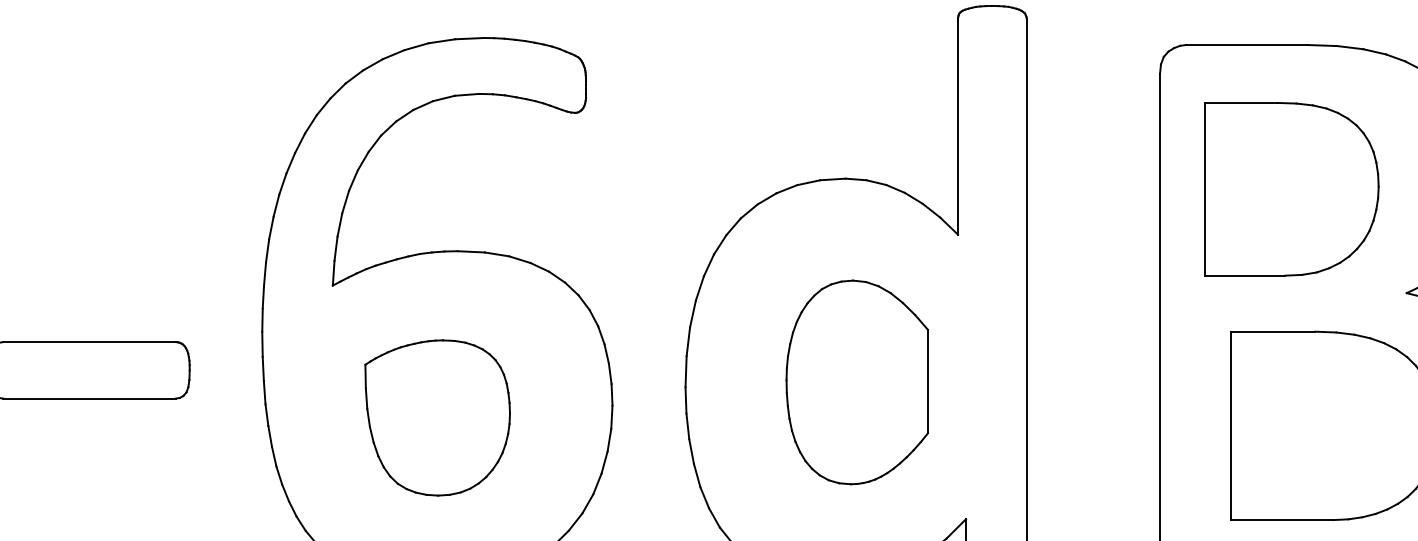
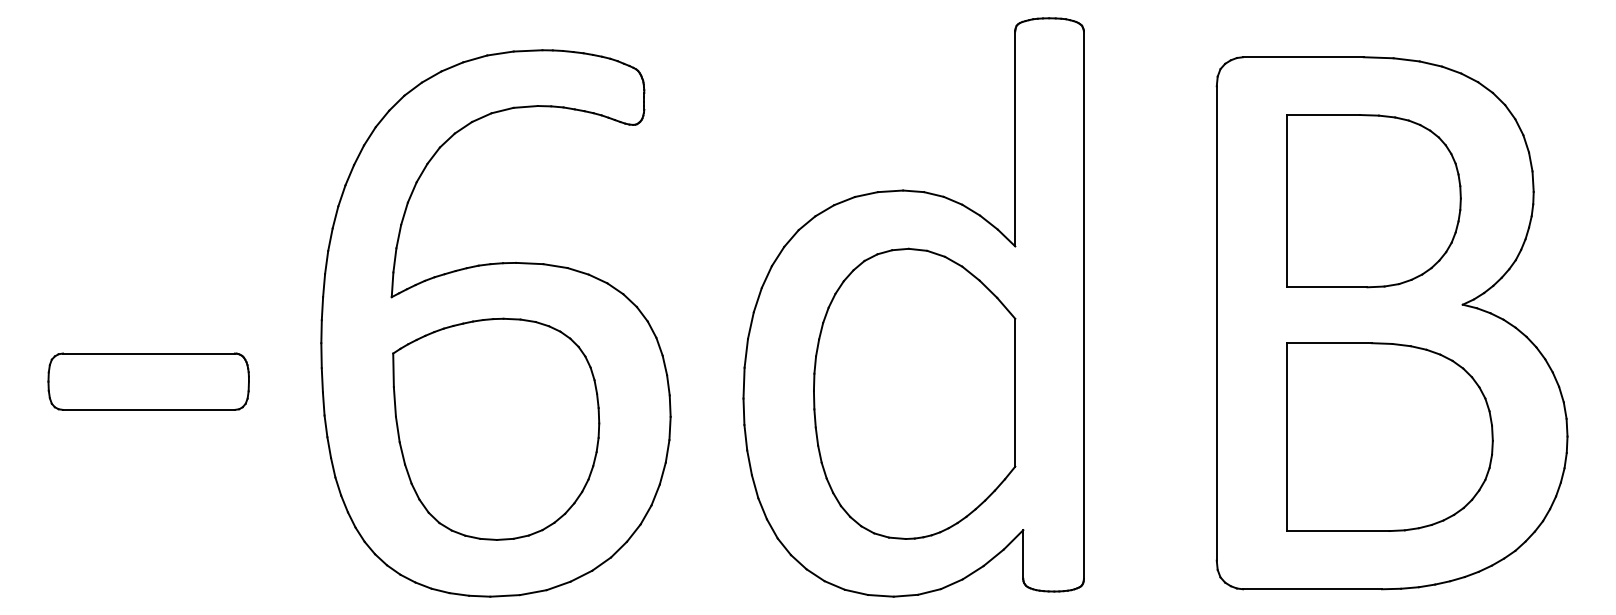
part: (1291, 189) -> (1373, 201), moved
part: (856, 382) -> (914, 393), size x1.43
part: (437, 417) -> (496, 428), size x1.43

